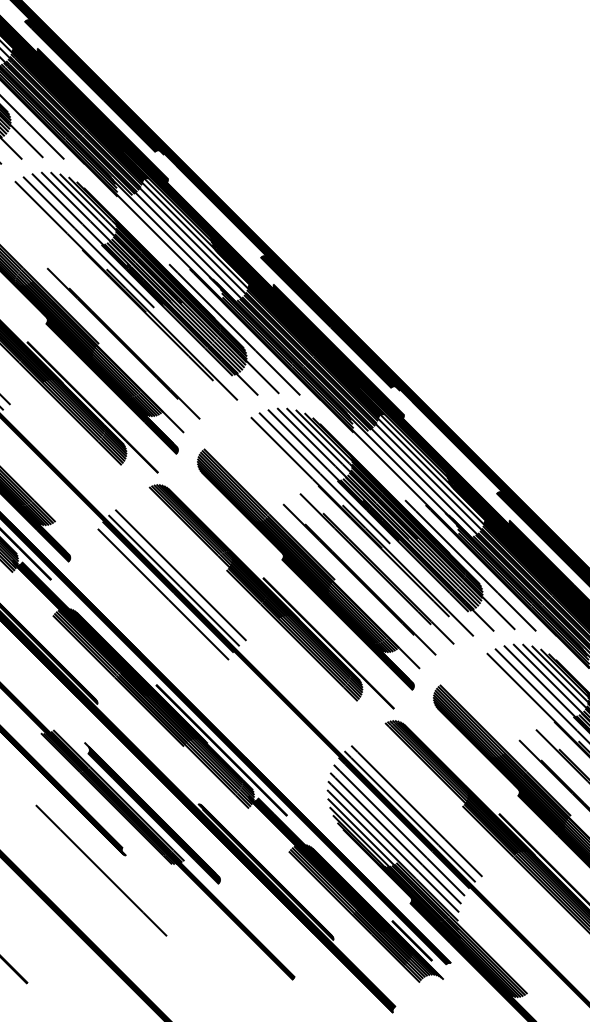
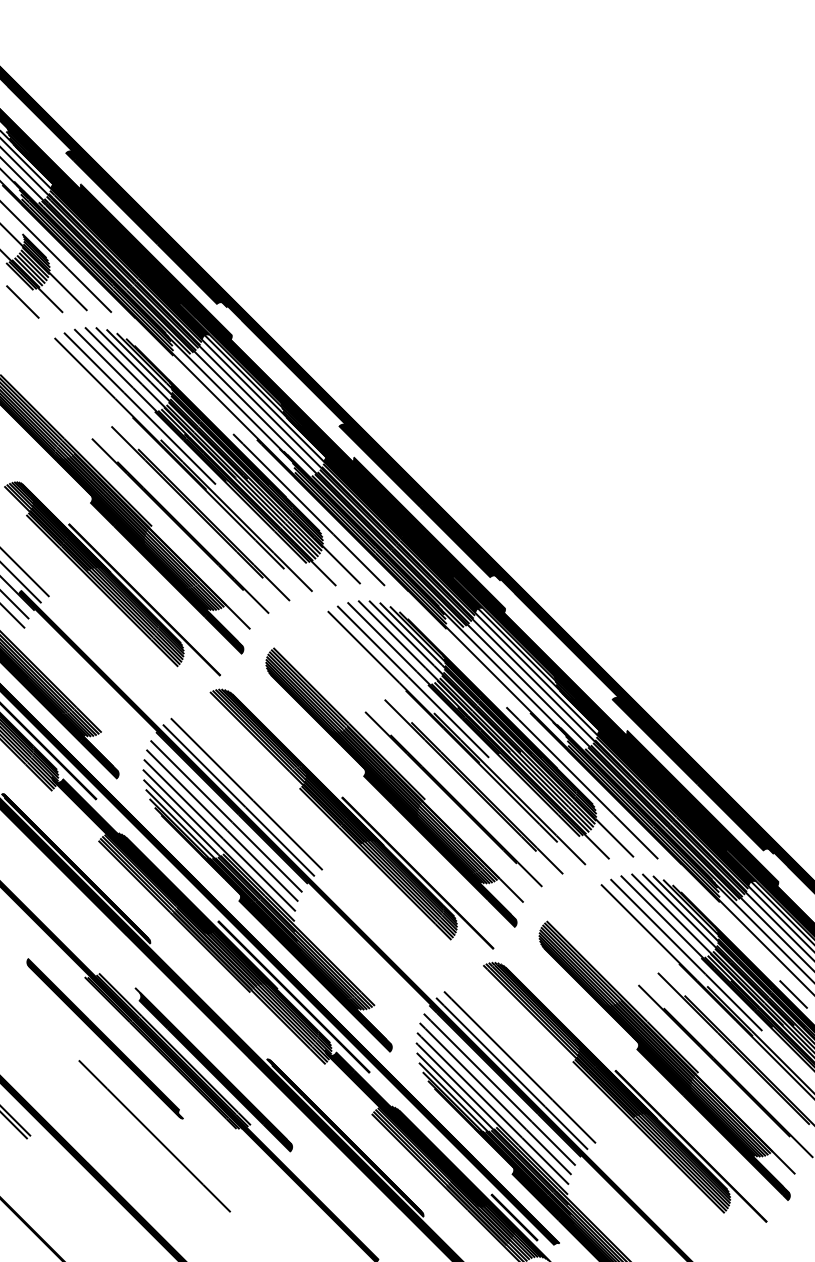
part: (140, 332) -> (200, 513), added
part: (198, 667) -> (267, 900), added

